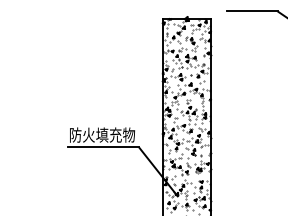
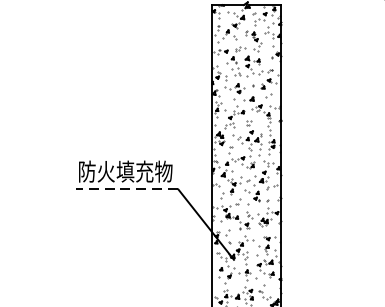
line: (103, 147) -> (127, 189), solid -> dashed

